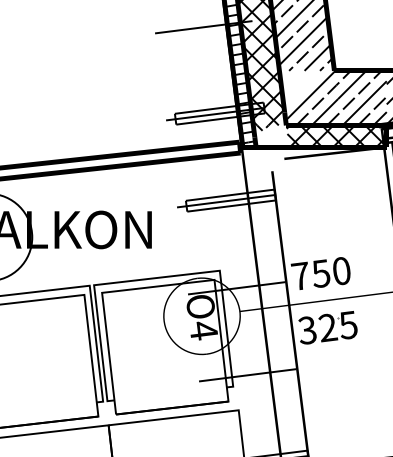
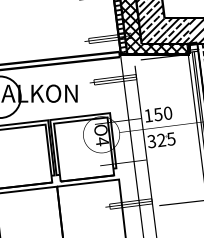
hatch: (300, 88) -> (148, 26), added
hatch: (271, 134) -> (134, 48), added
text: (298, 275) -> (147, 115), 750 -> 150

